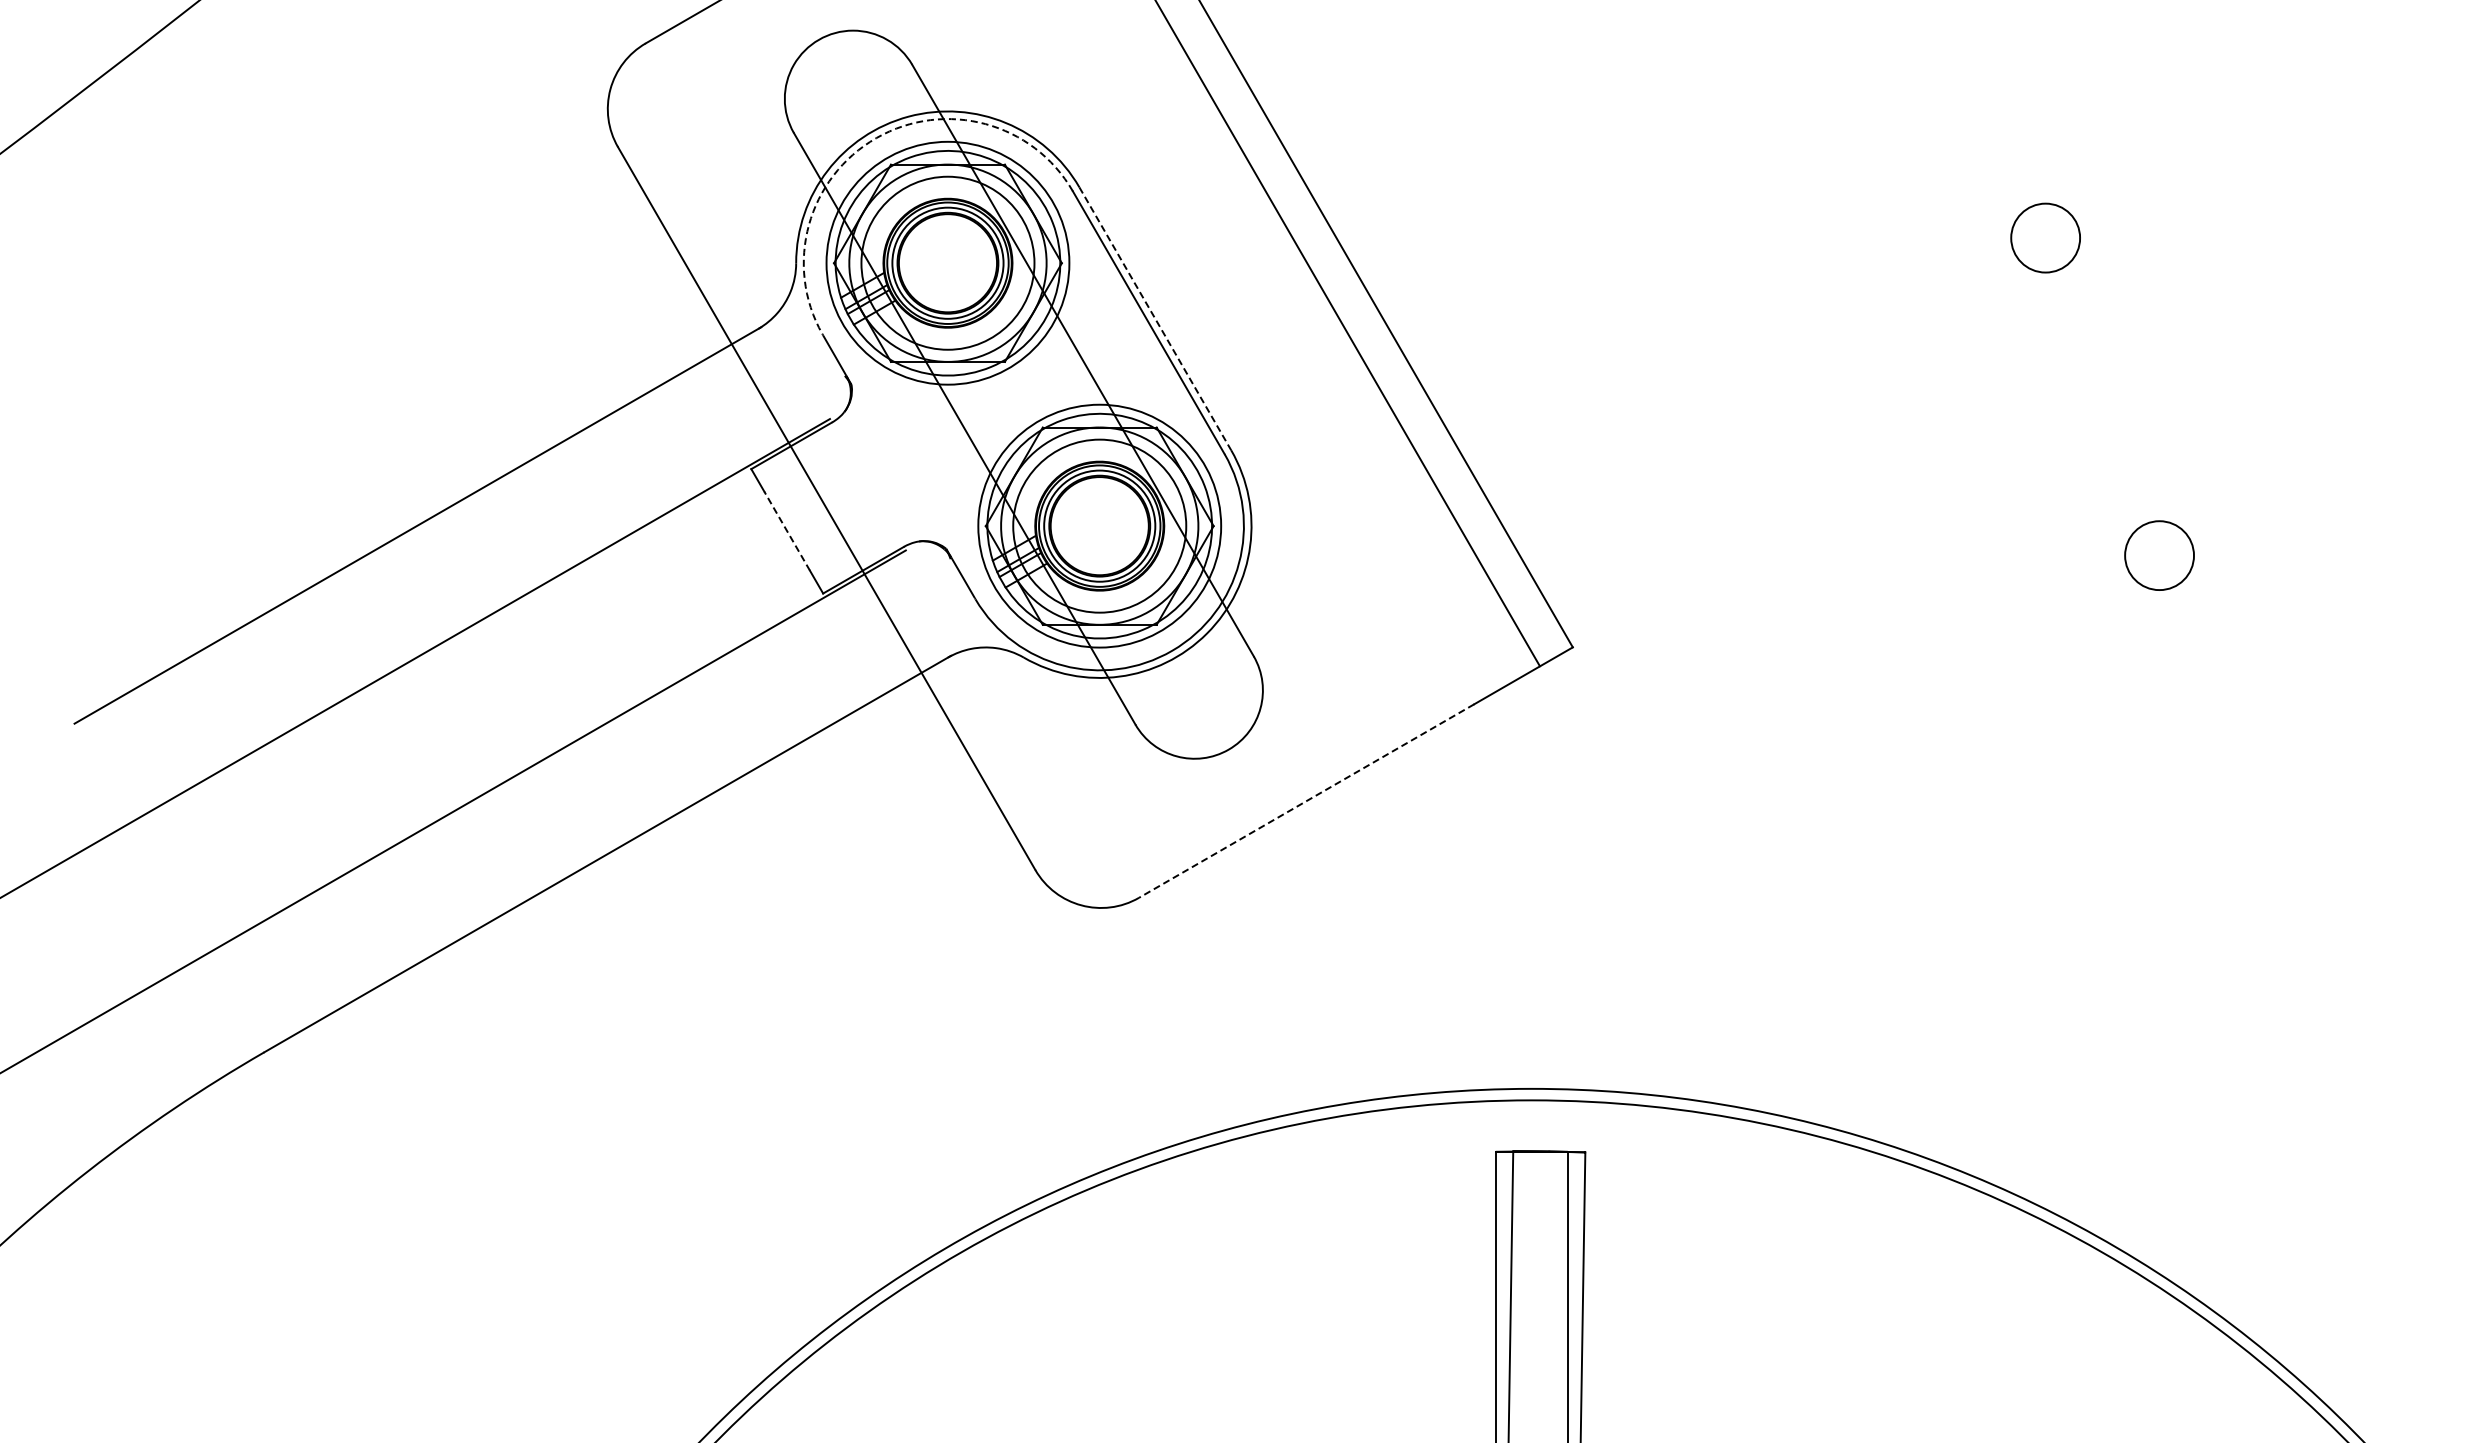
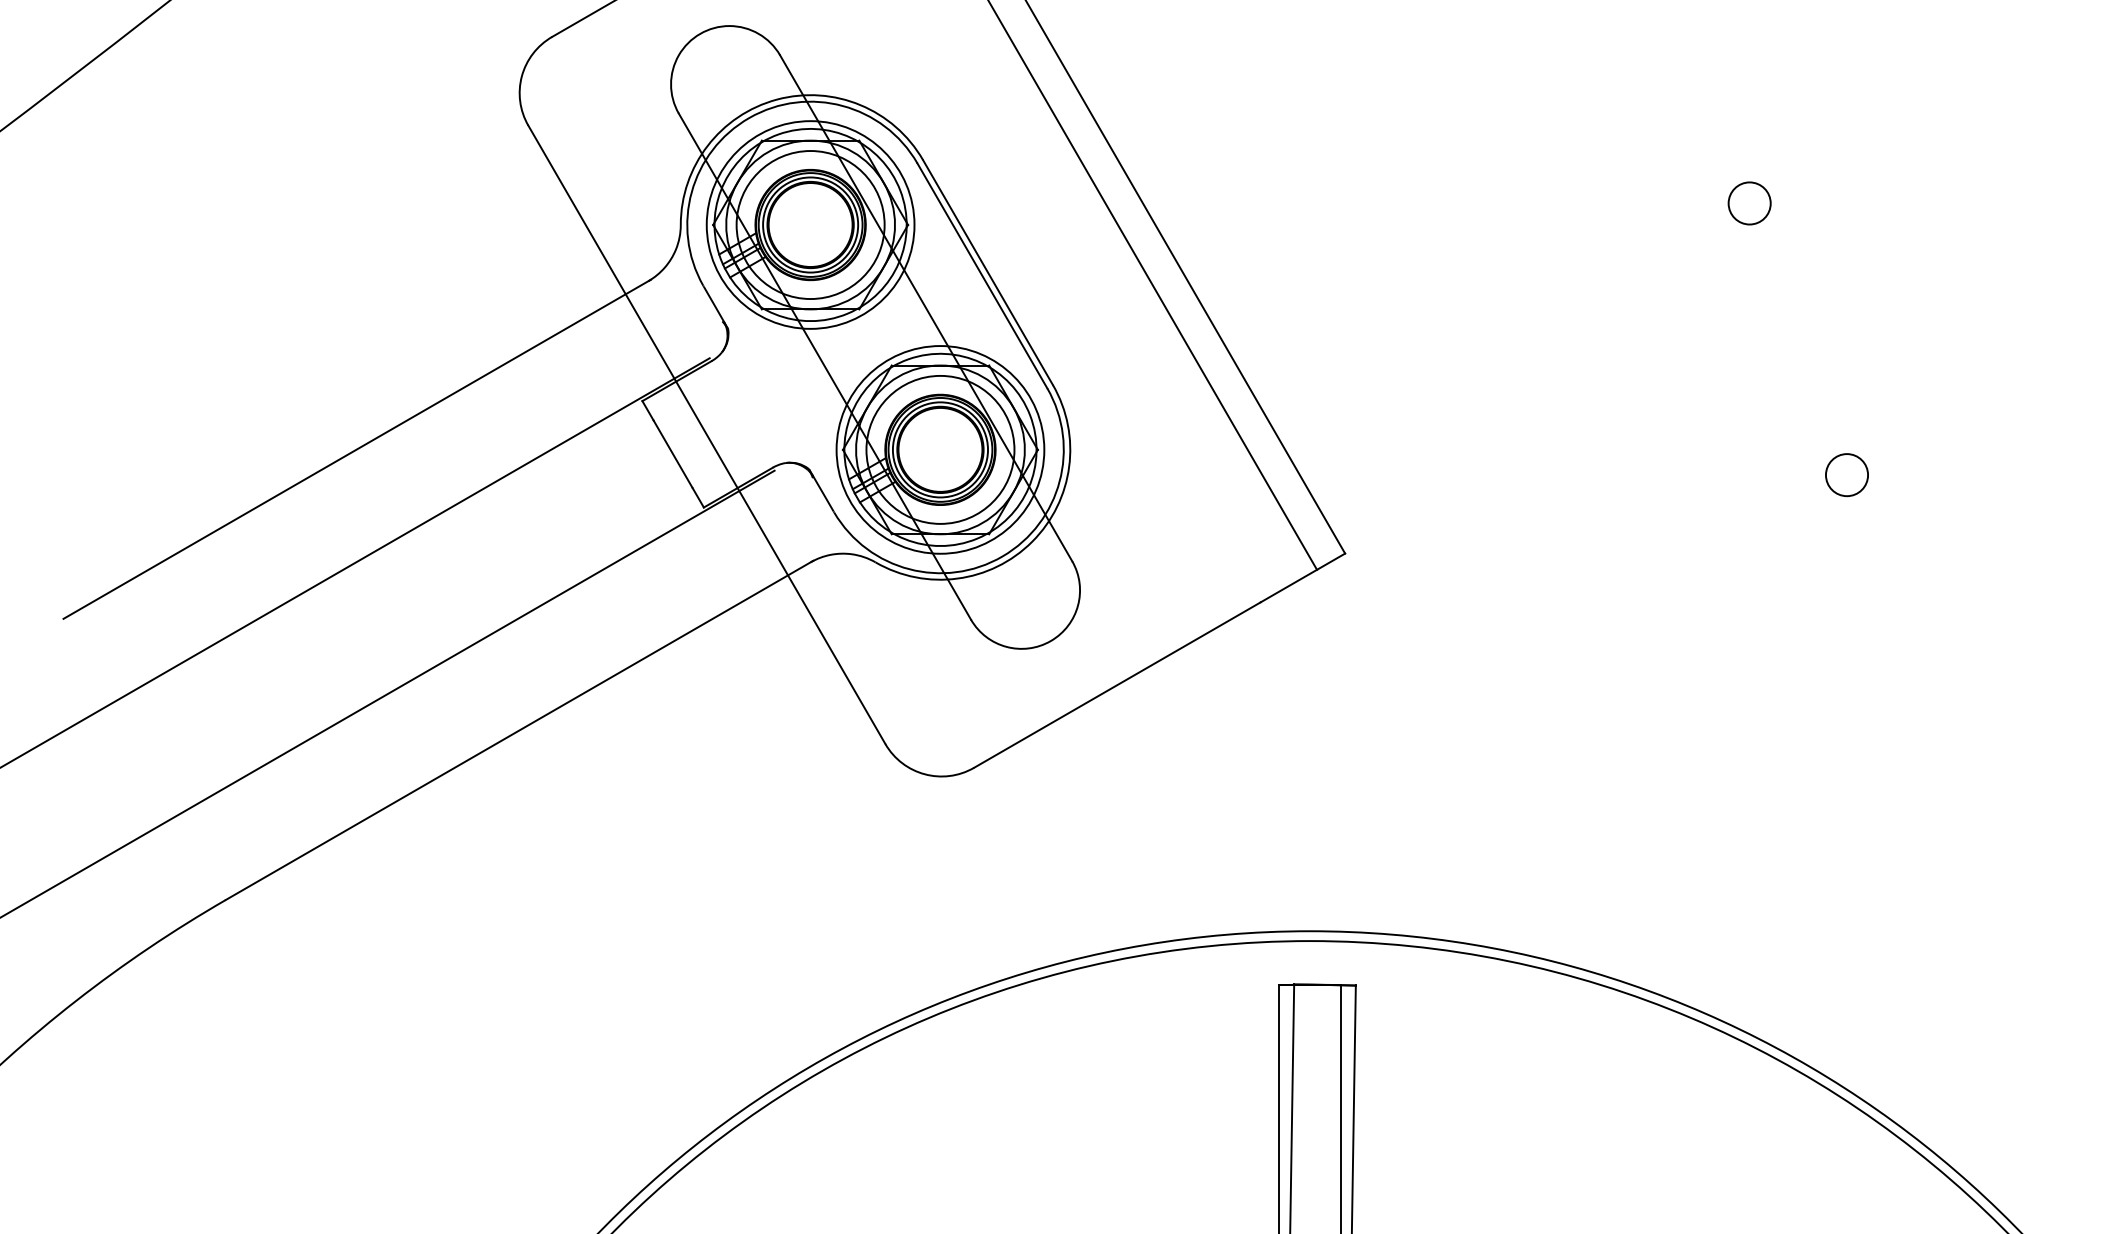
arc: (876, 138) -> (749, 118), dashed -> solid
circle: (2045, 237) -> (1749, 202), size x0.71
line: (1155, 318) -> (988, 272), dashed -> solid
line: (787, 531) -> (673, 454), dashed -> solid
circle: (2159, 555) -> (1846, 475), size x0.71
line: (1306, 801) -> (1117, 685), dashed -> solid

